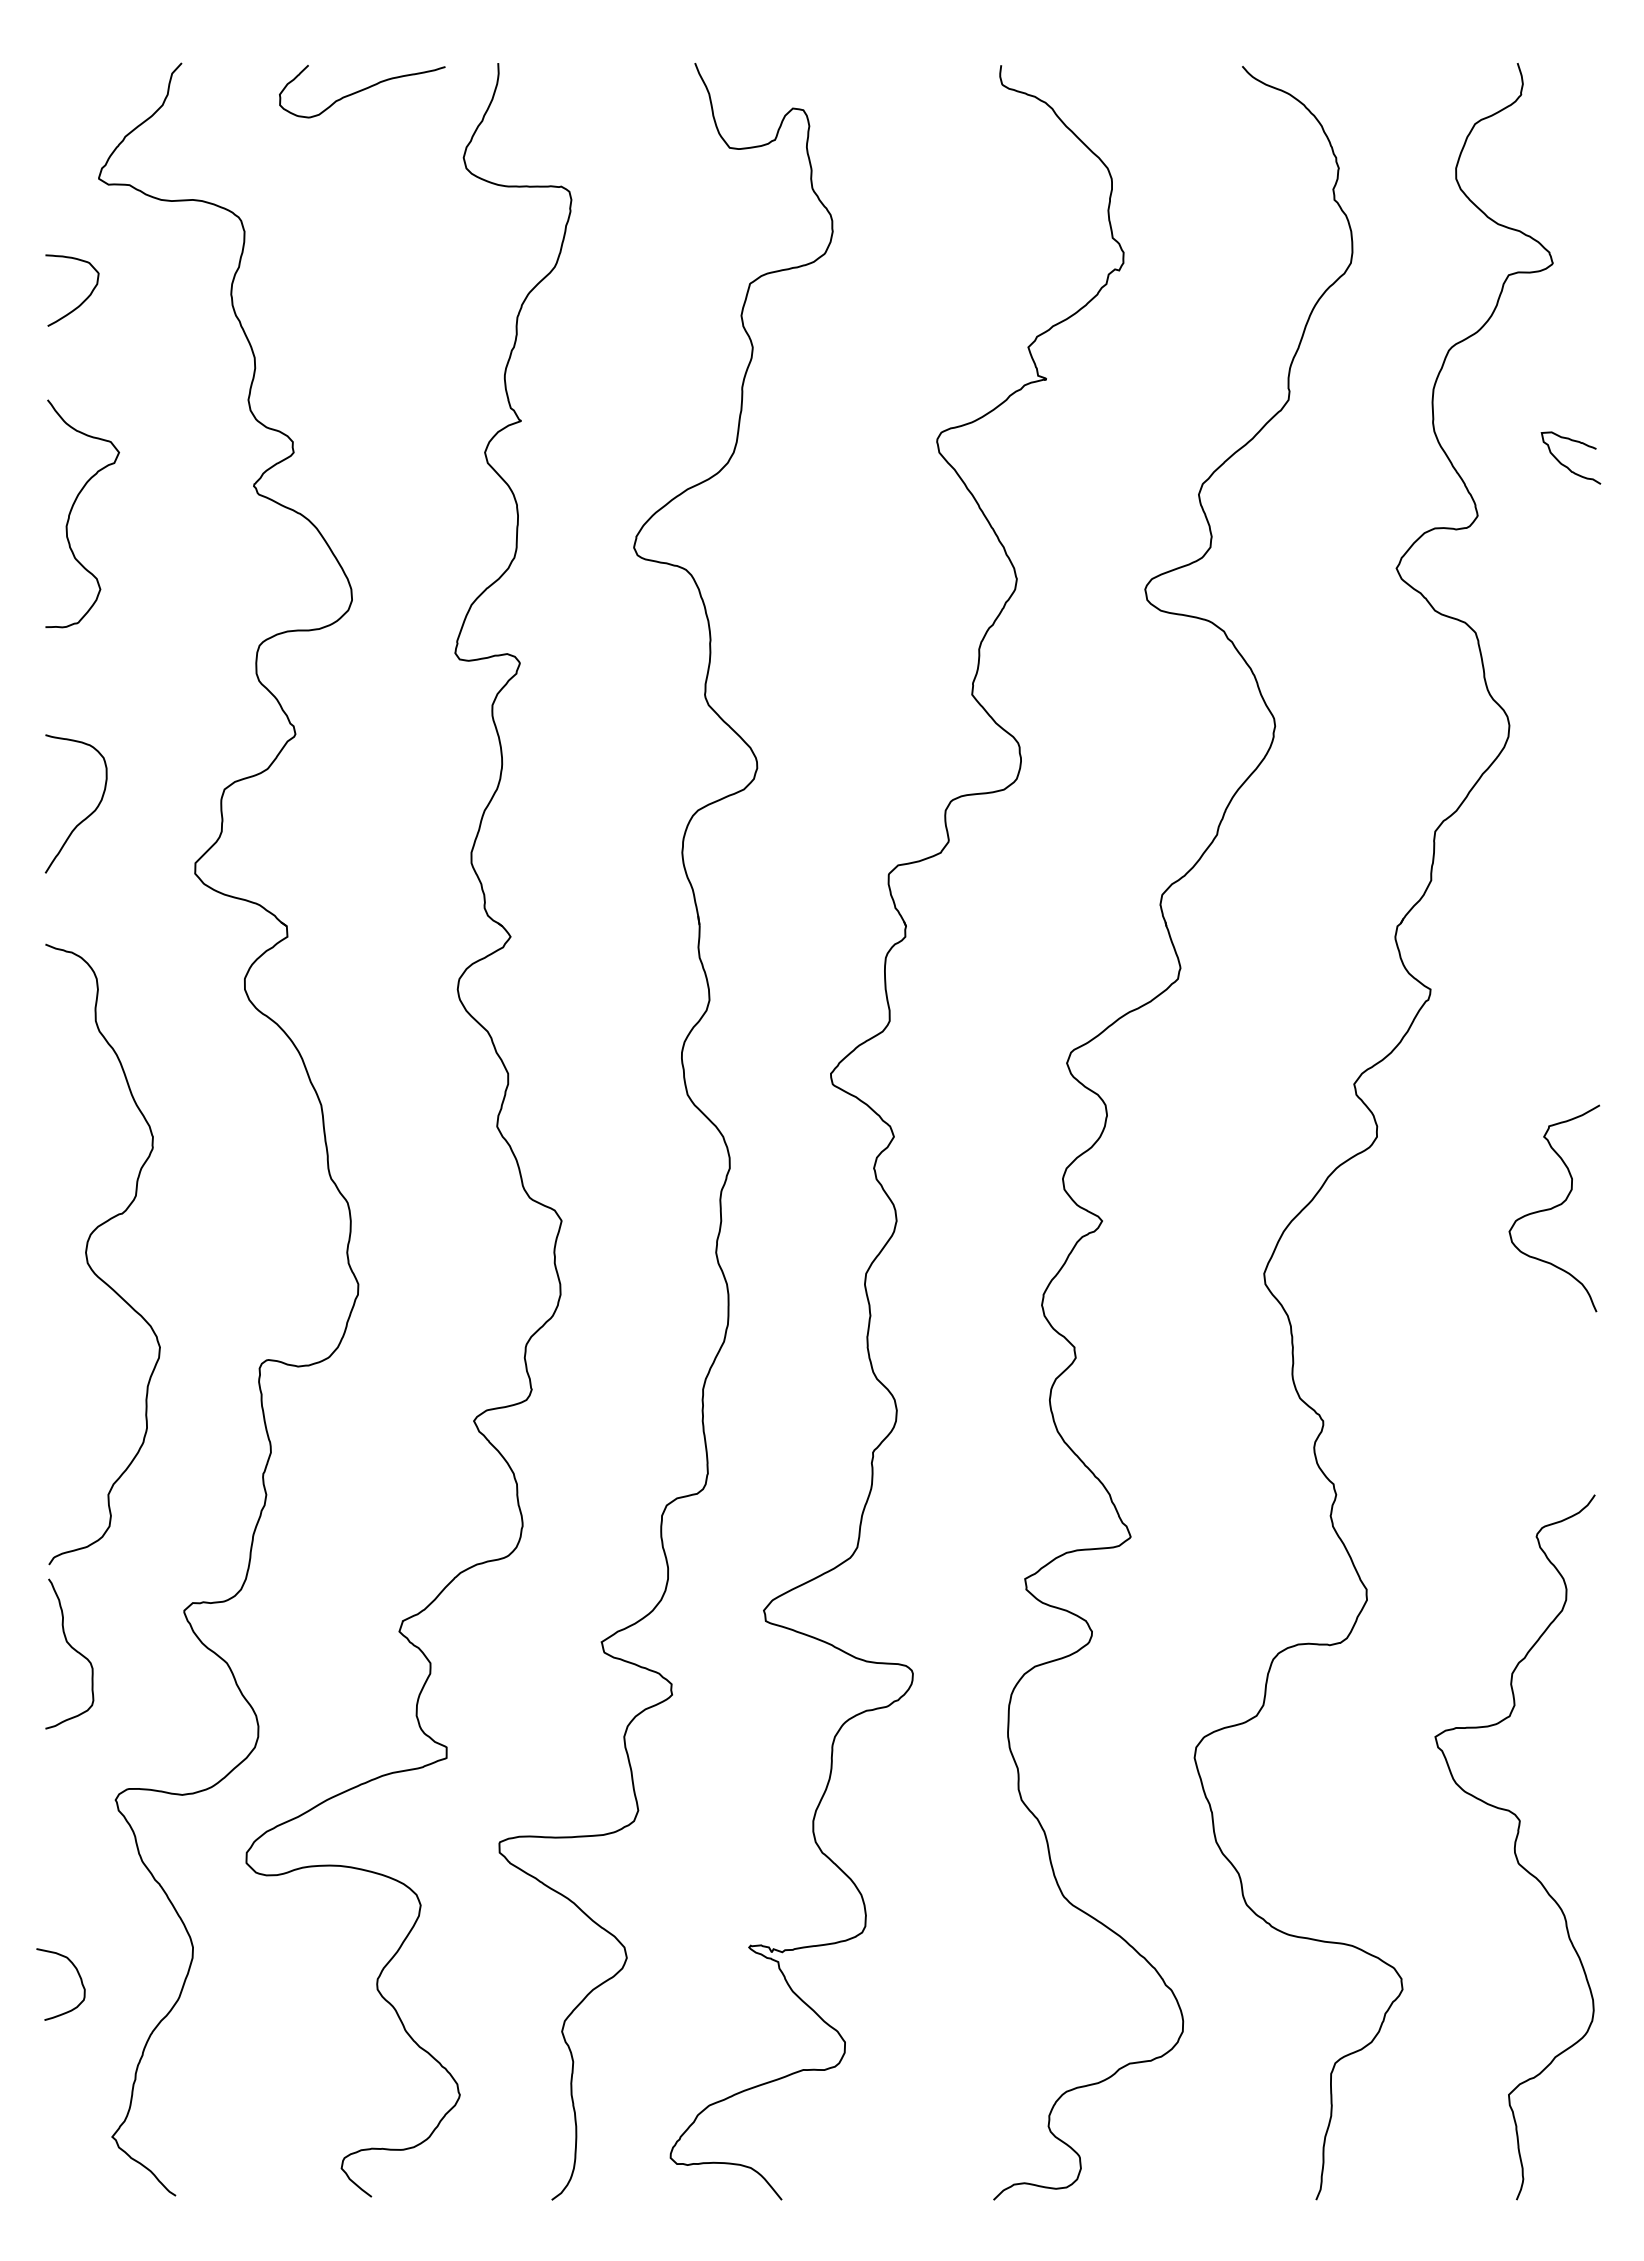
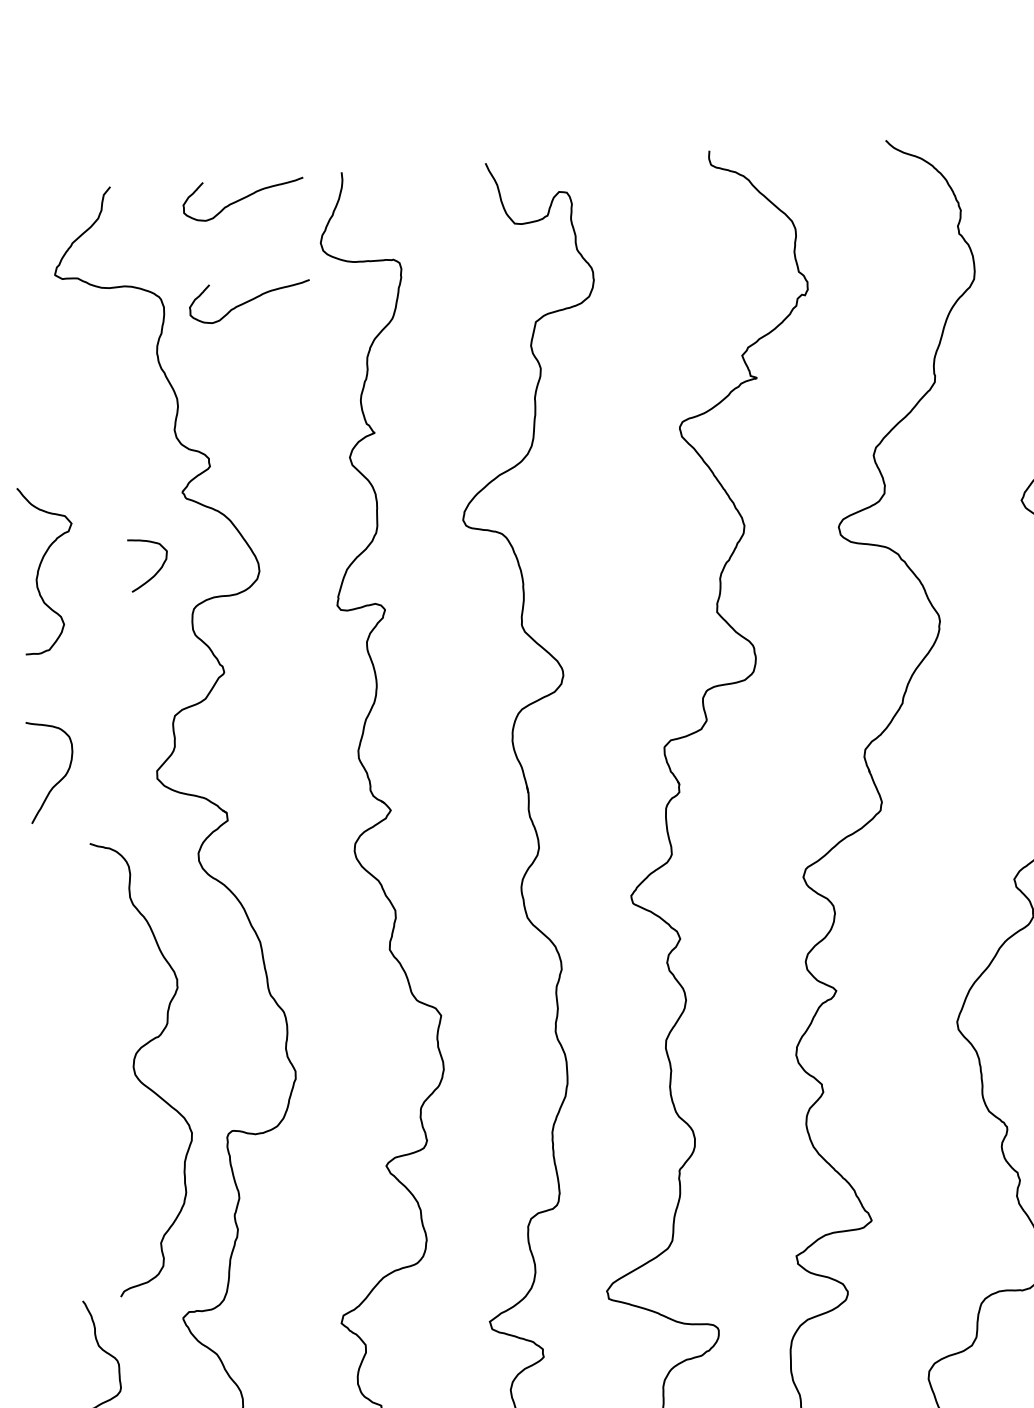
curve: (362, 230) -> (250, 300), added
curve: (83, 300) -> (157, 571), moved
curve: (72, 509) -> (40, 567), moved
curve: (86, 816) -> (59, 780), moved
curve: (87, 1254) -> (134, 1068), moved

